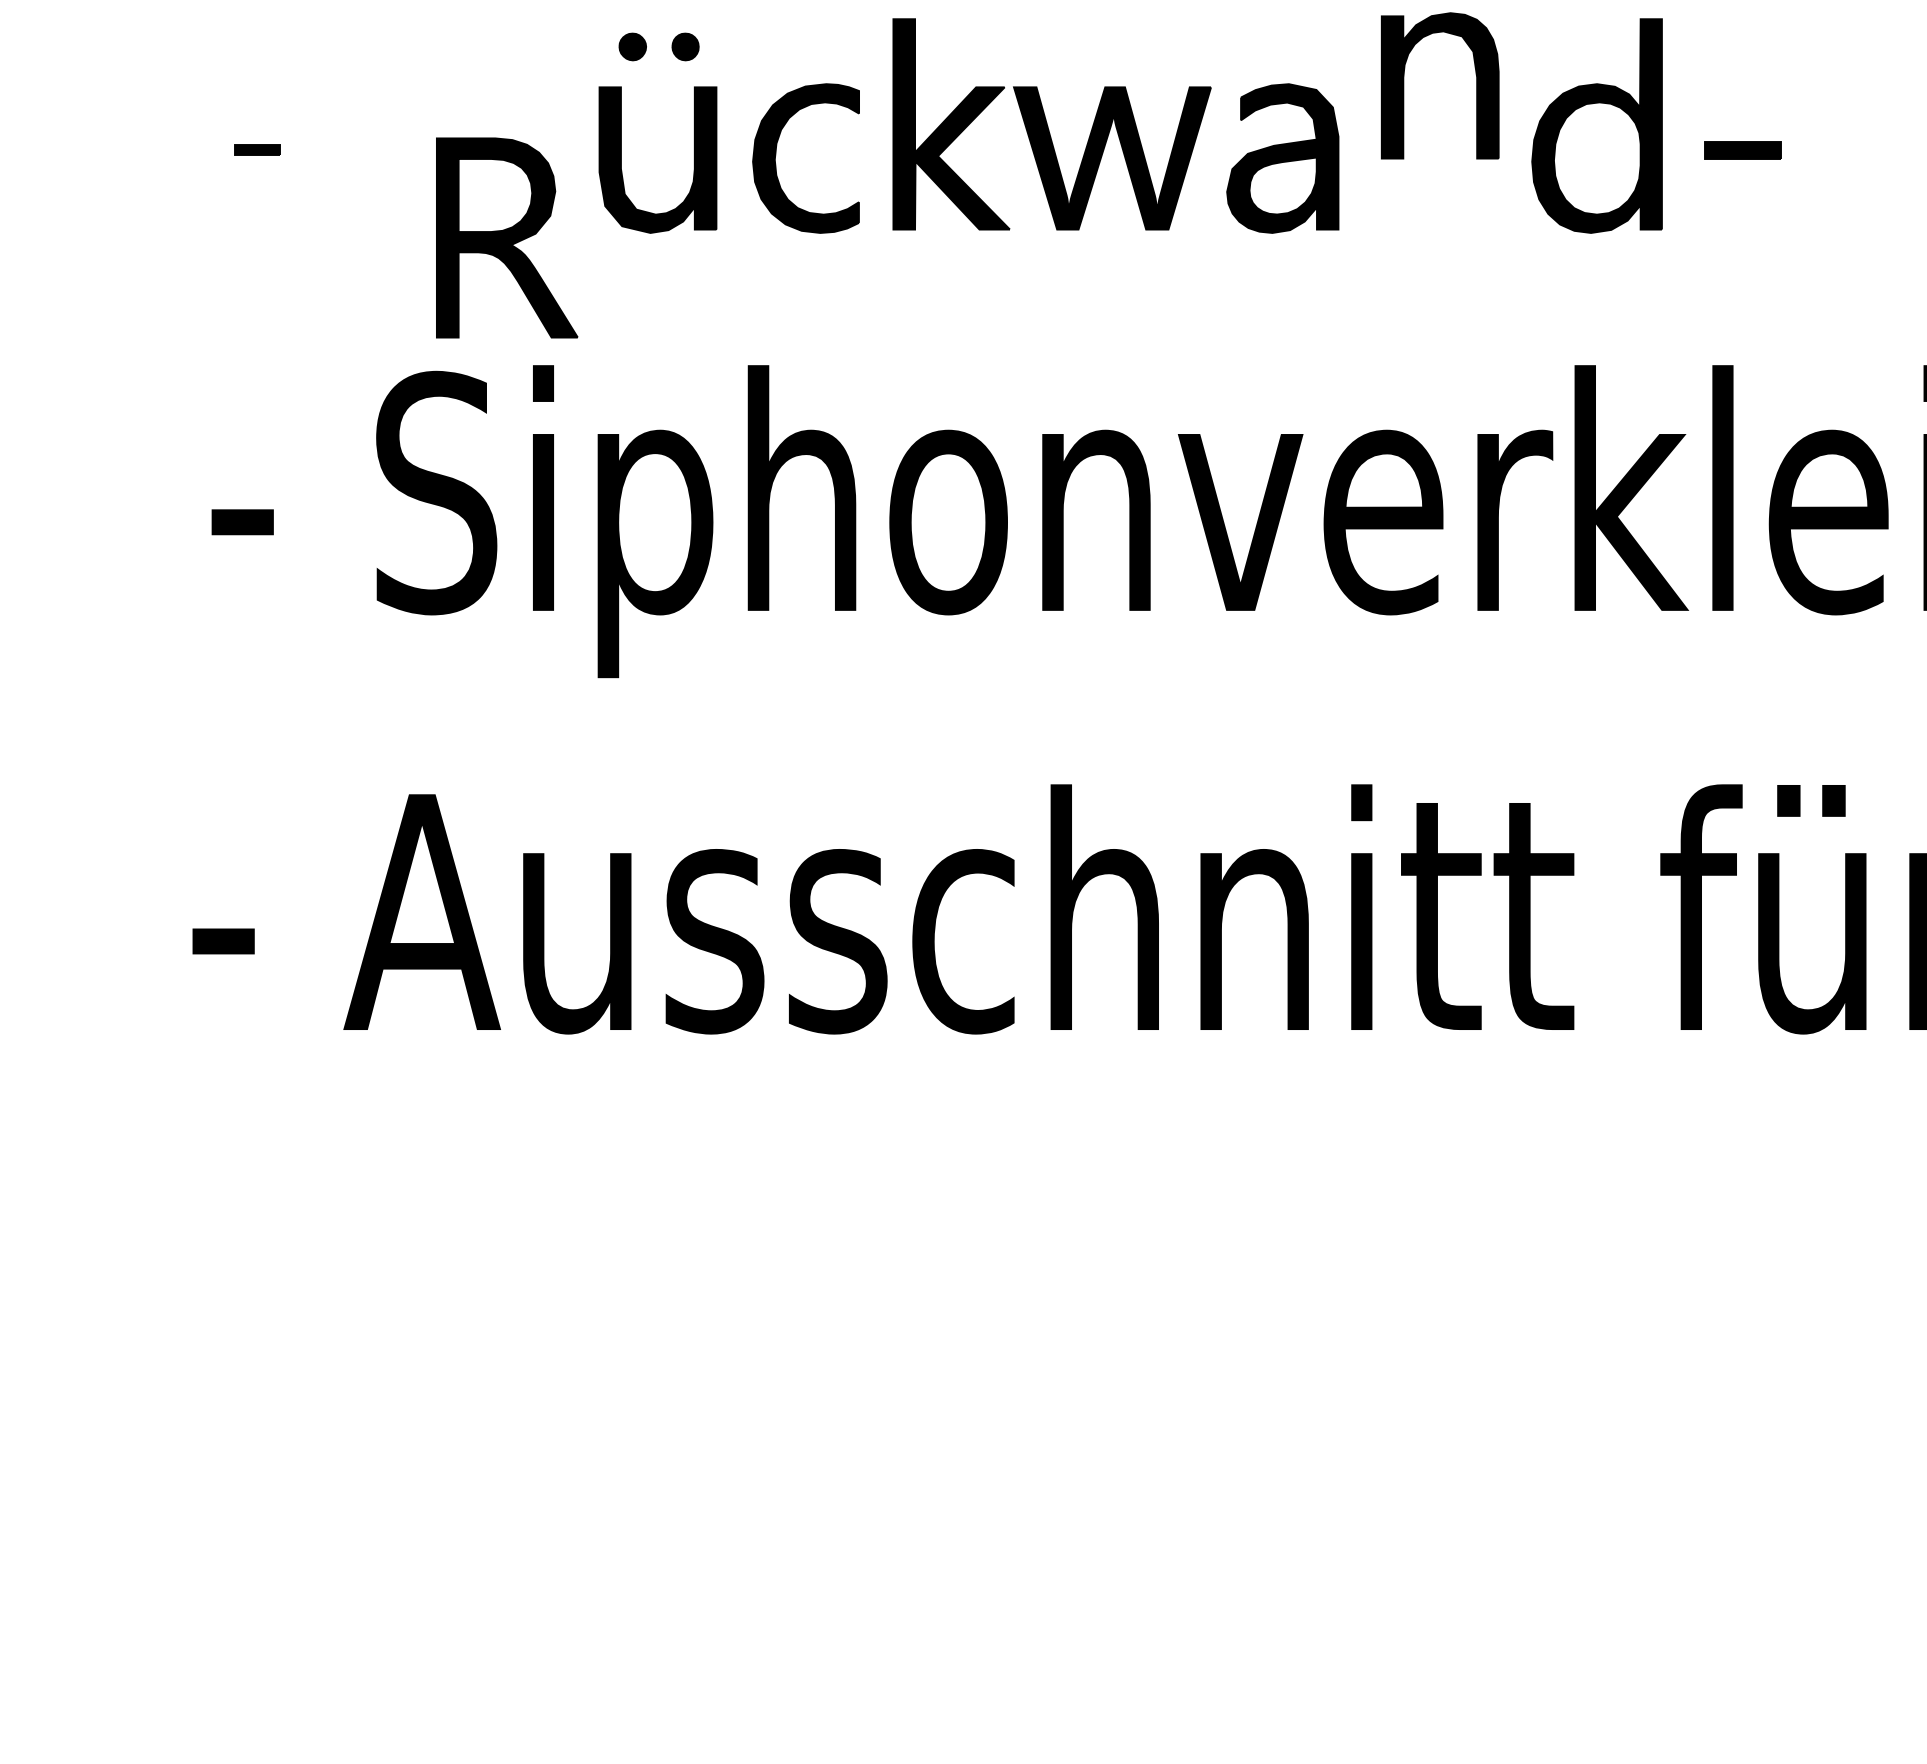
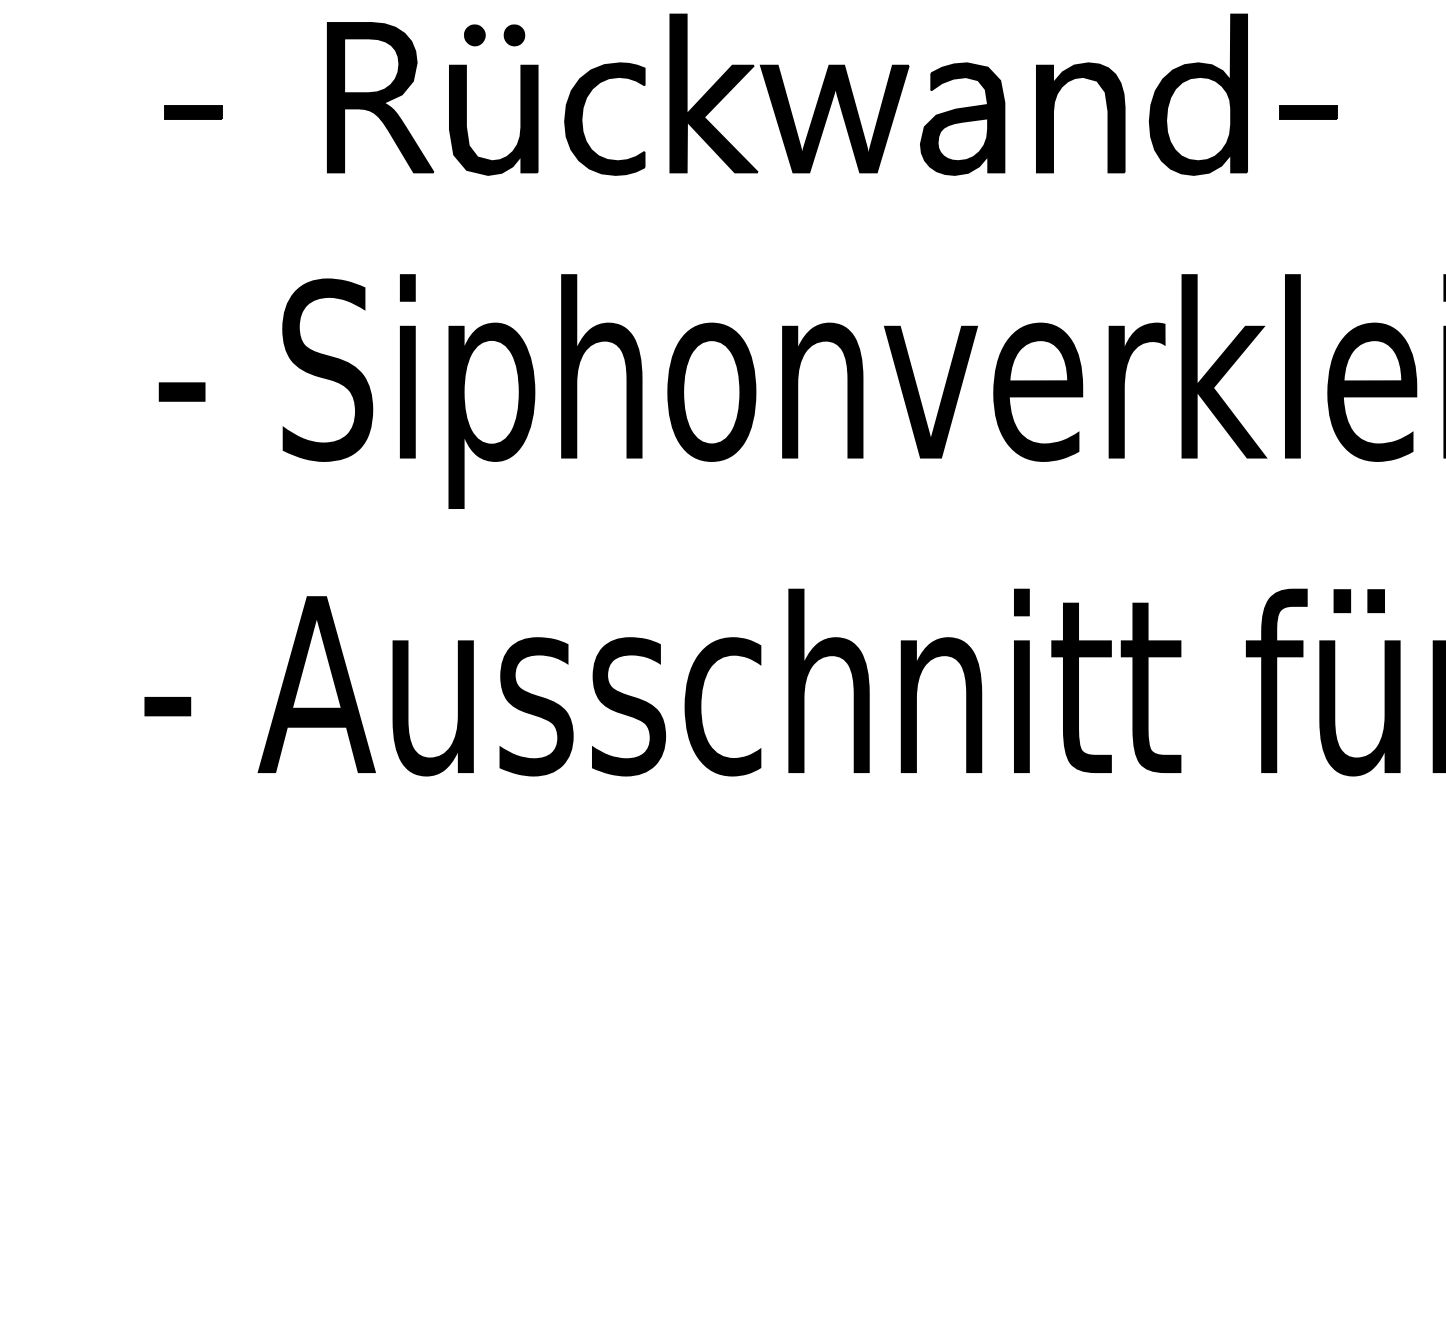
part: (1404, 85) -> (1053, 117), moved
part: (257, 150) -> (193, 113), size x1.67
part: (507, 237) -> (380, 97), moved

